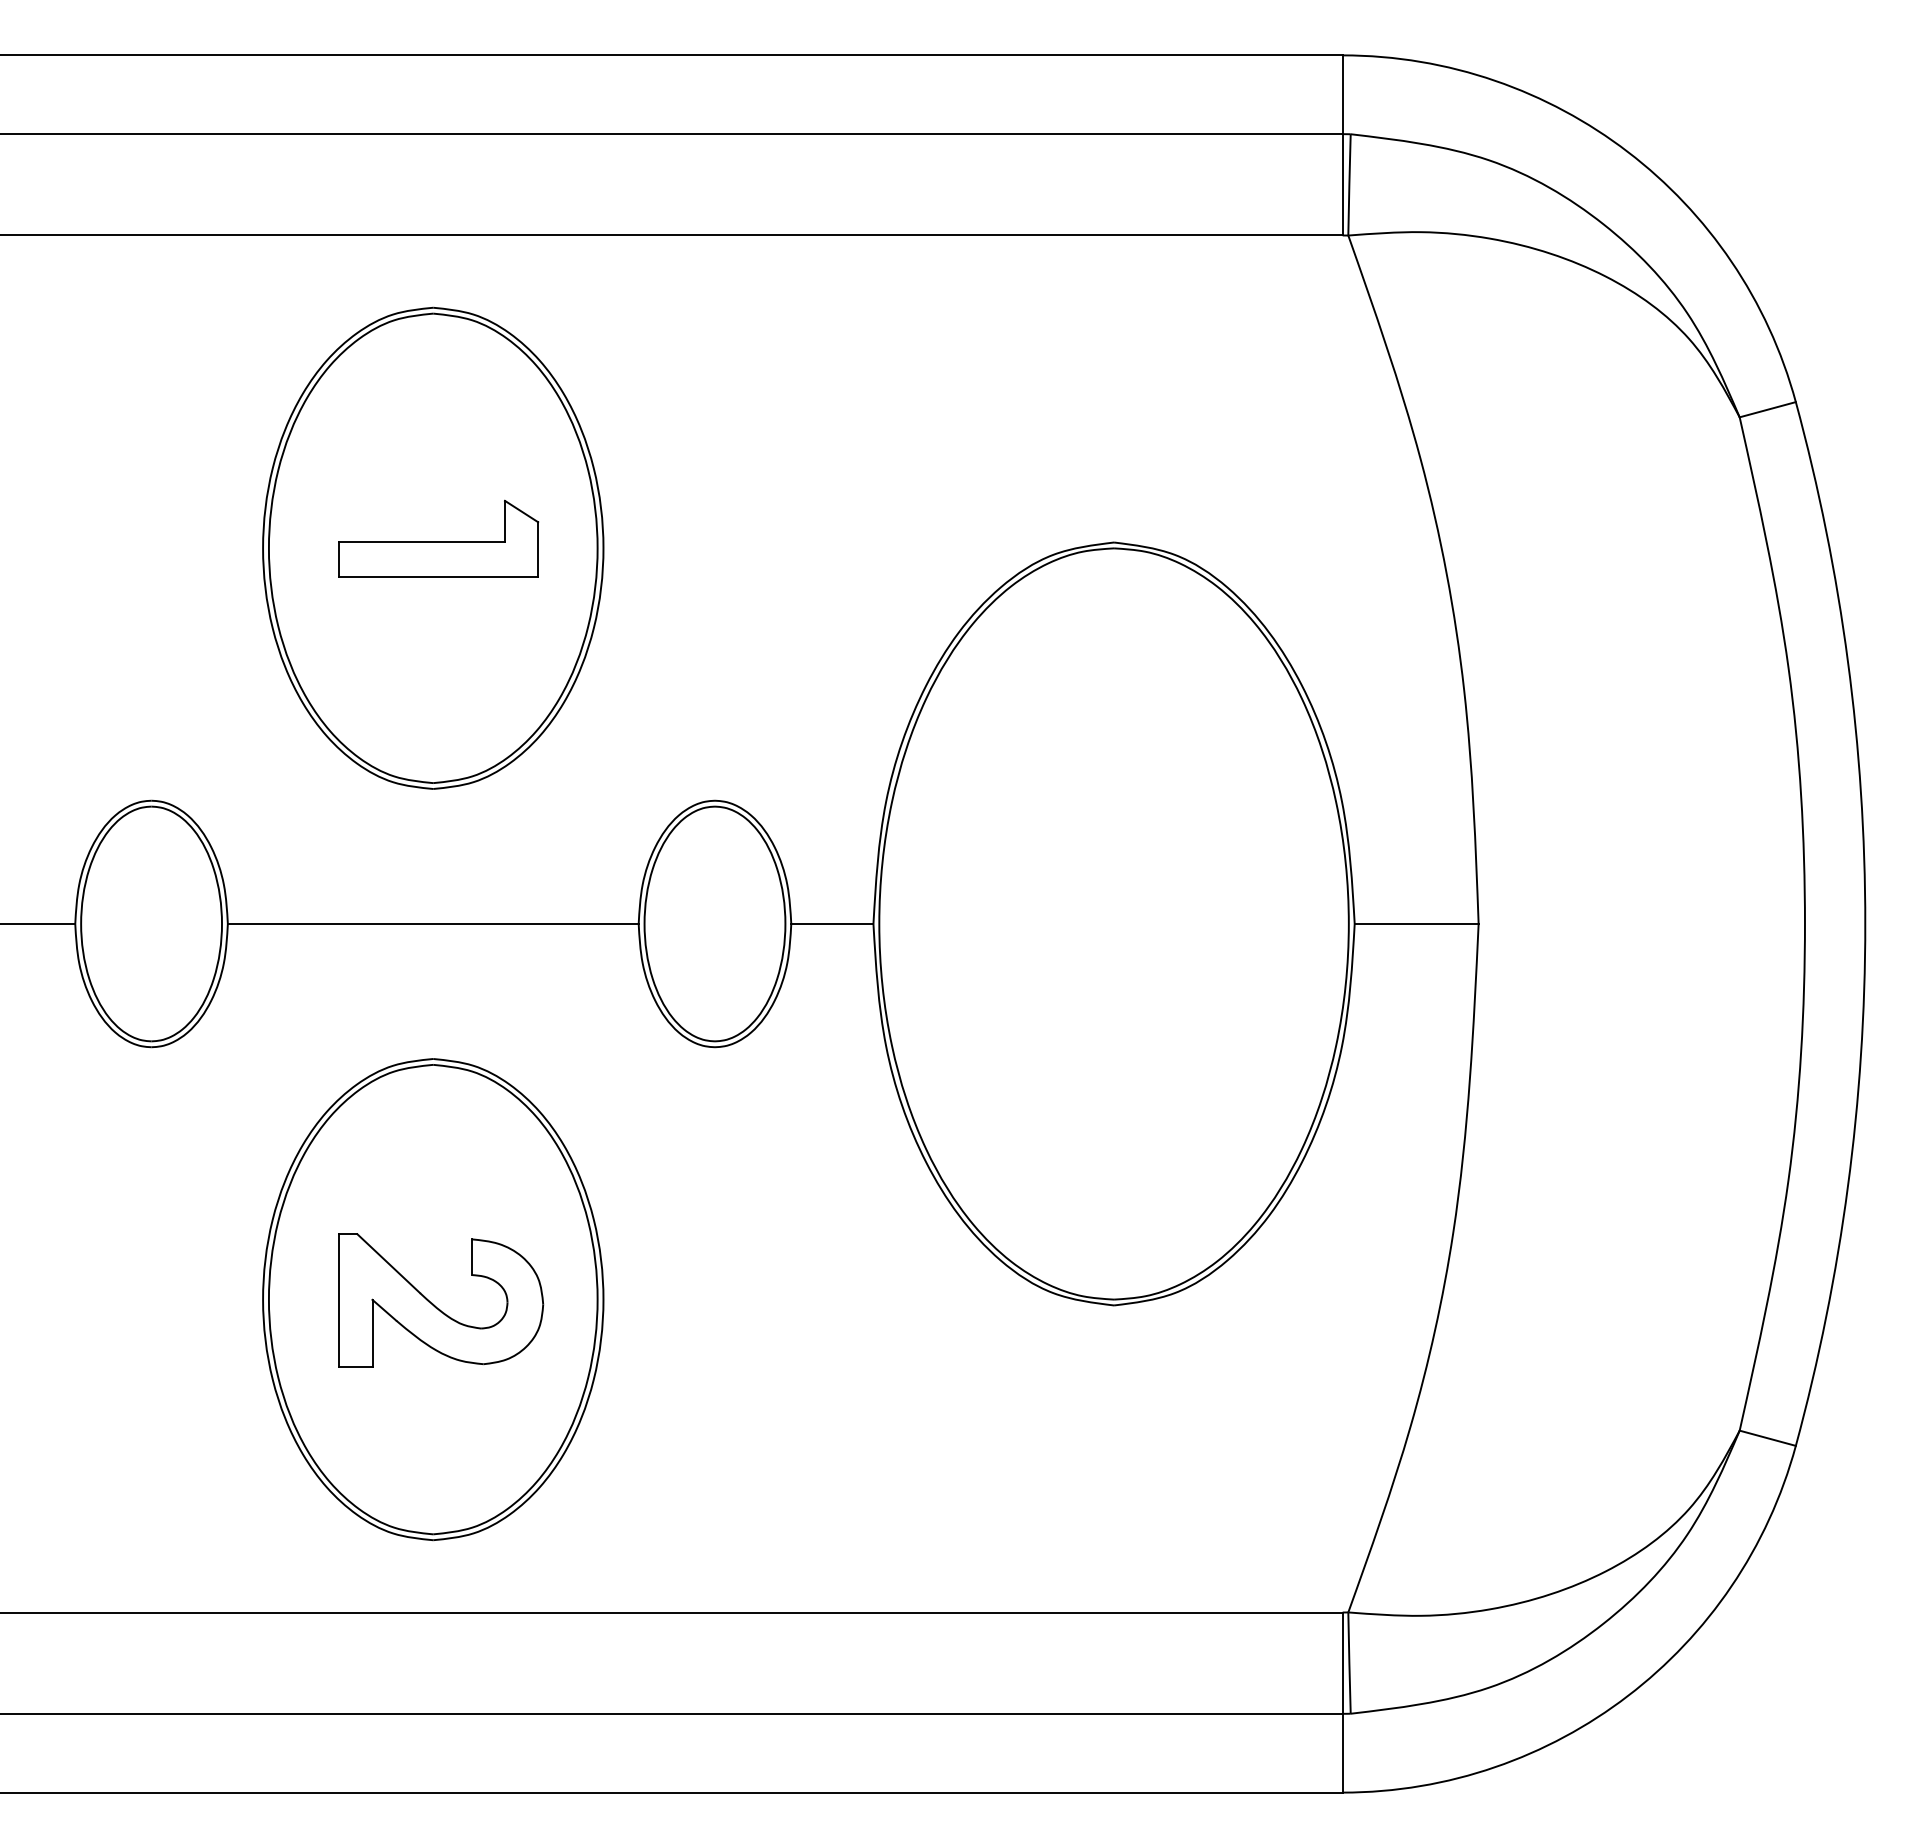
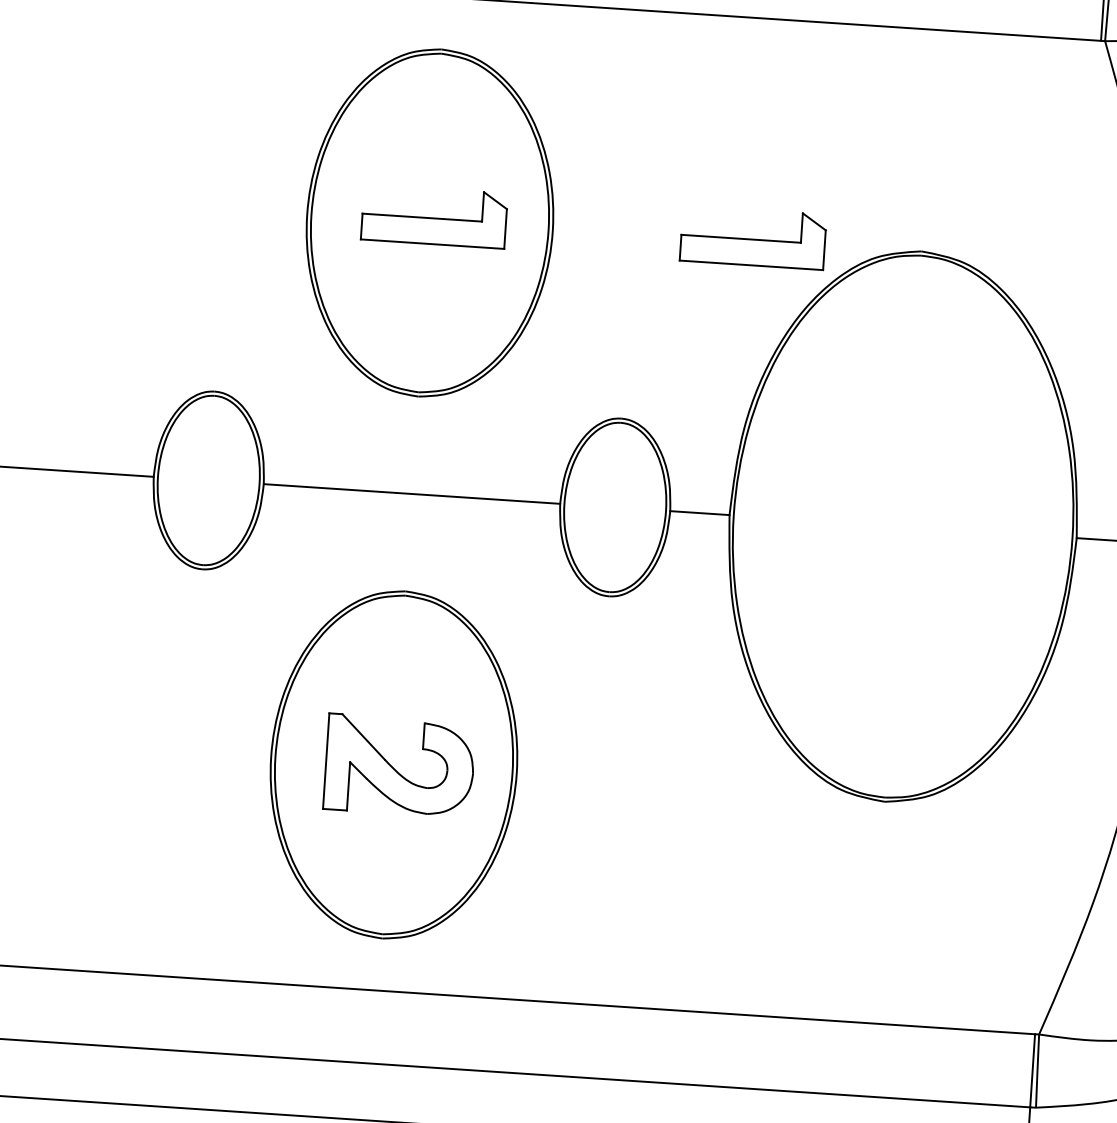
part: (880, 538) -> (753, 237), added

